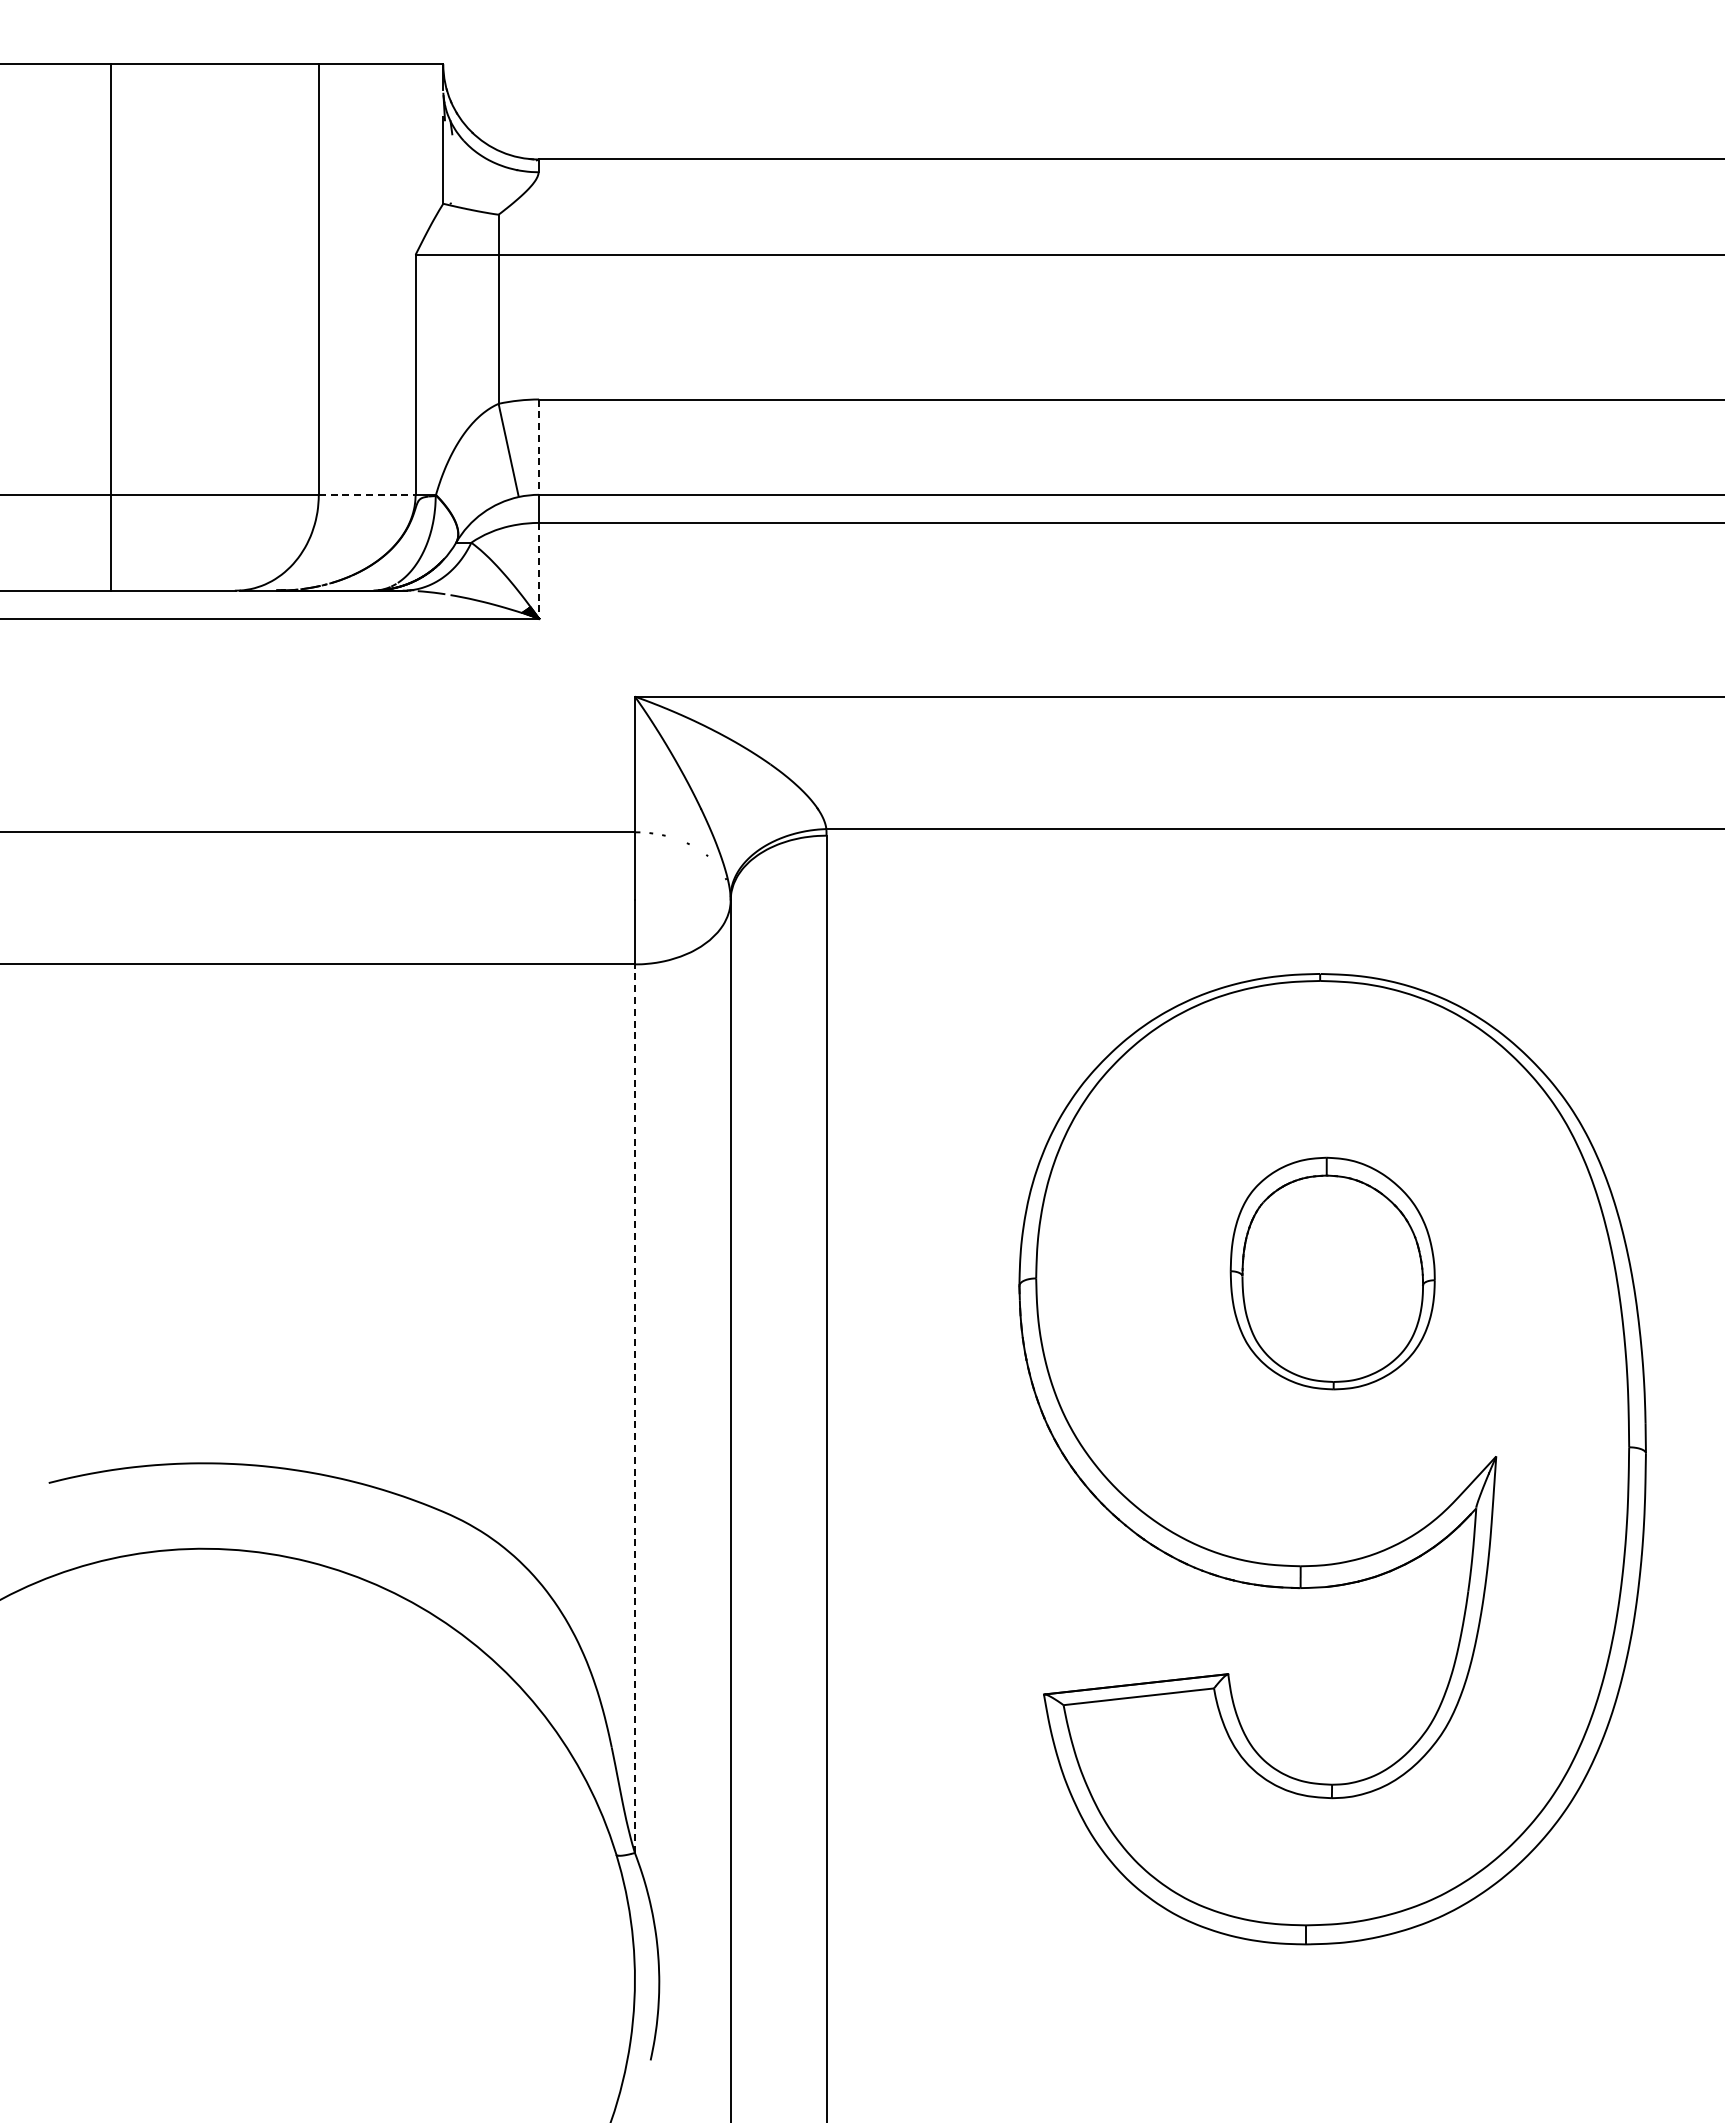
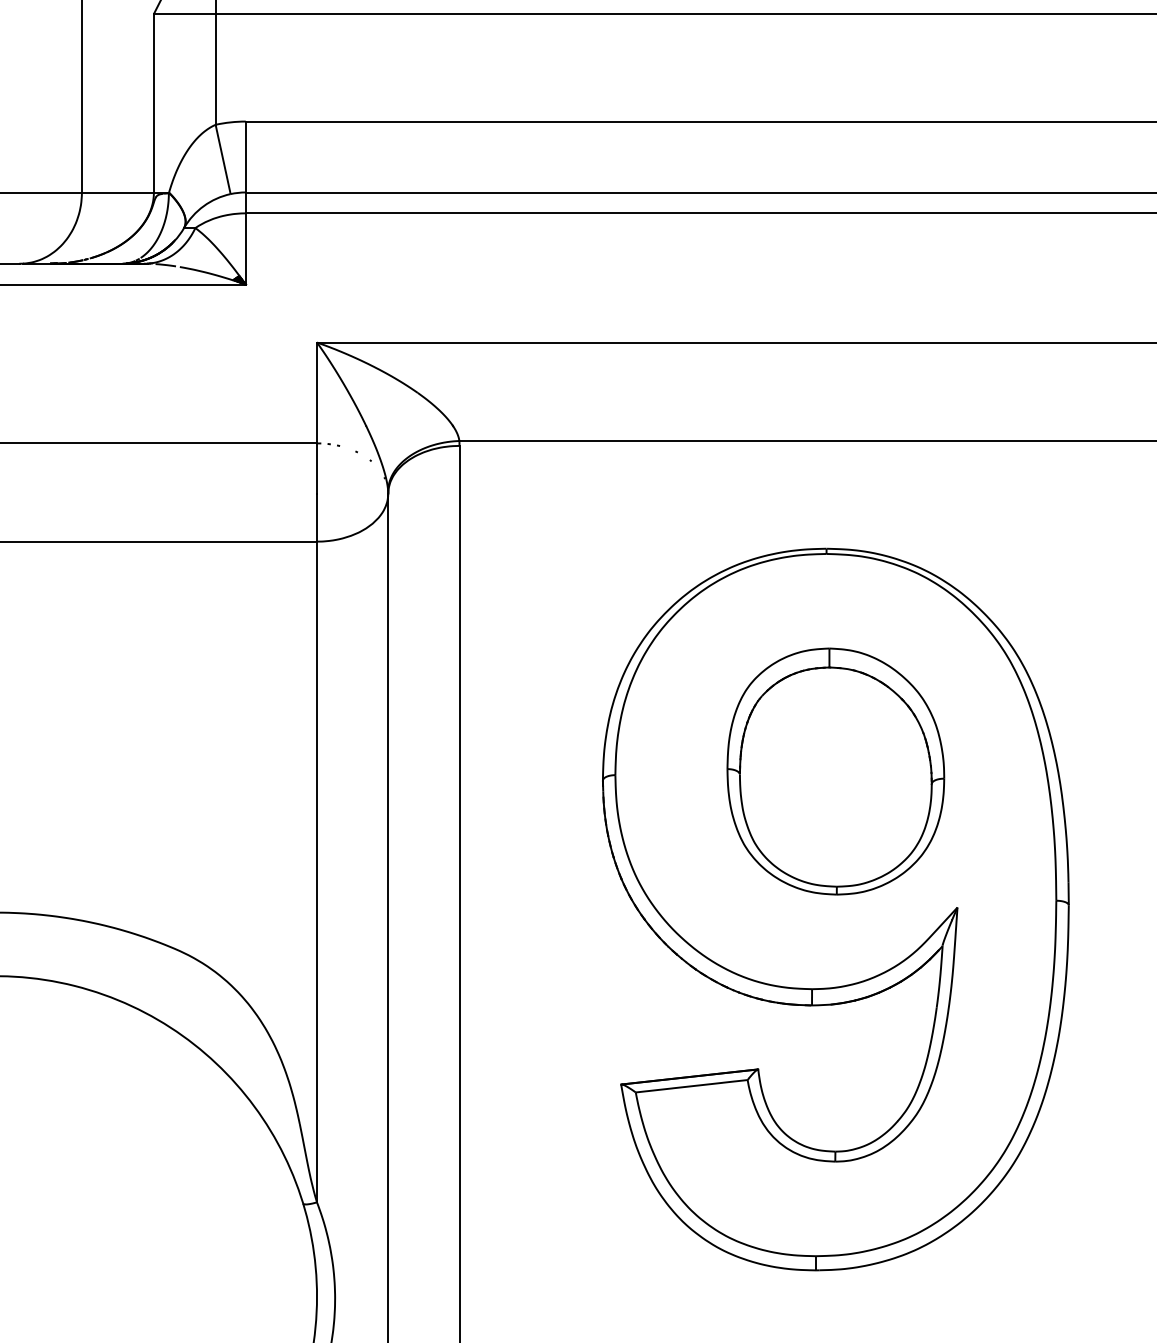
line: (539, 447) -> (246, 157), dashed -> solid
line: (367, 494) -> (118, 192), dashed -> solid
line: (539, 570) -> (246, 248), dashed -> solid
part: (1332, 1273) -> (835, 771), size x1.43
line: (634, 1408) -> (316, 871), dashed -> solid

